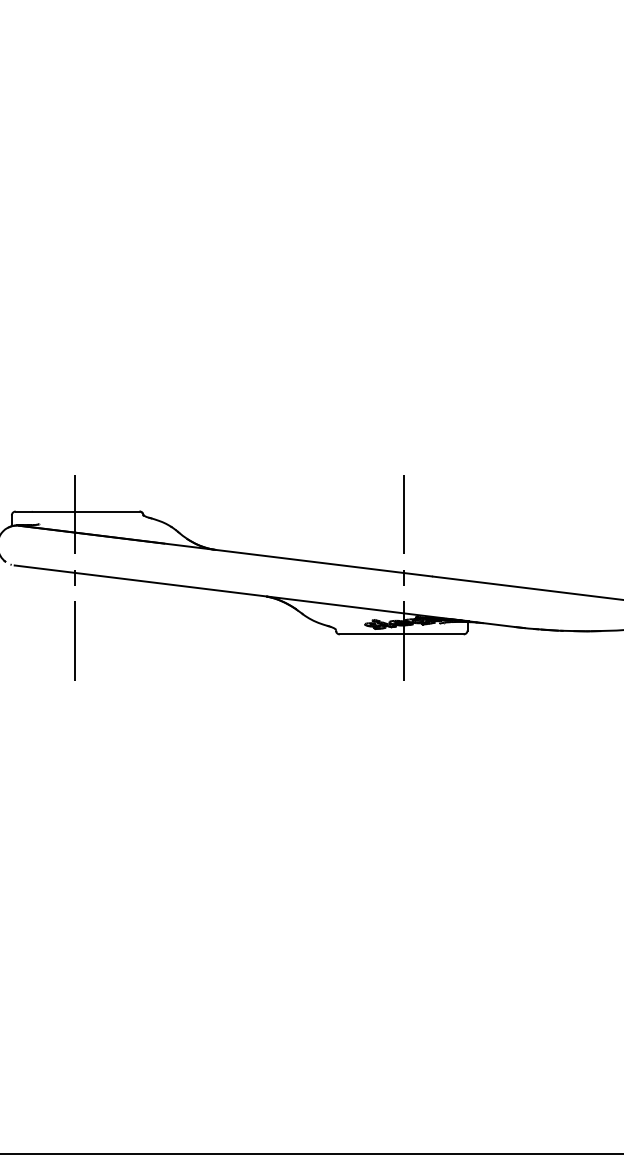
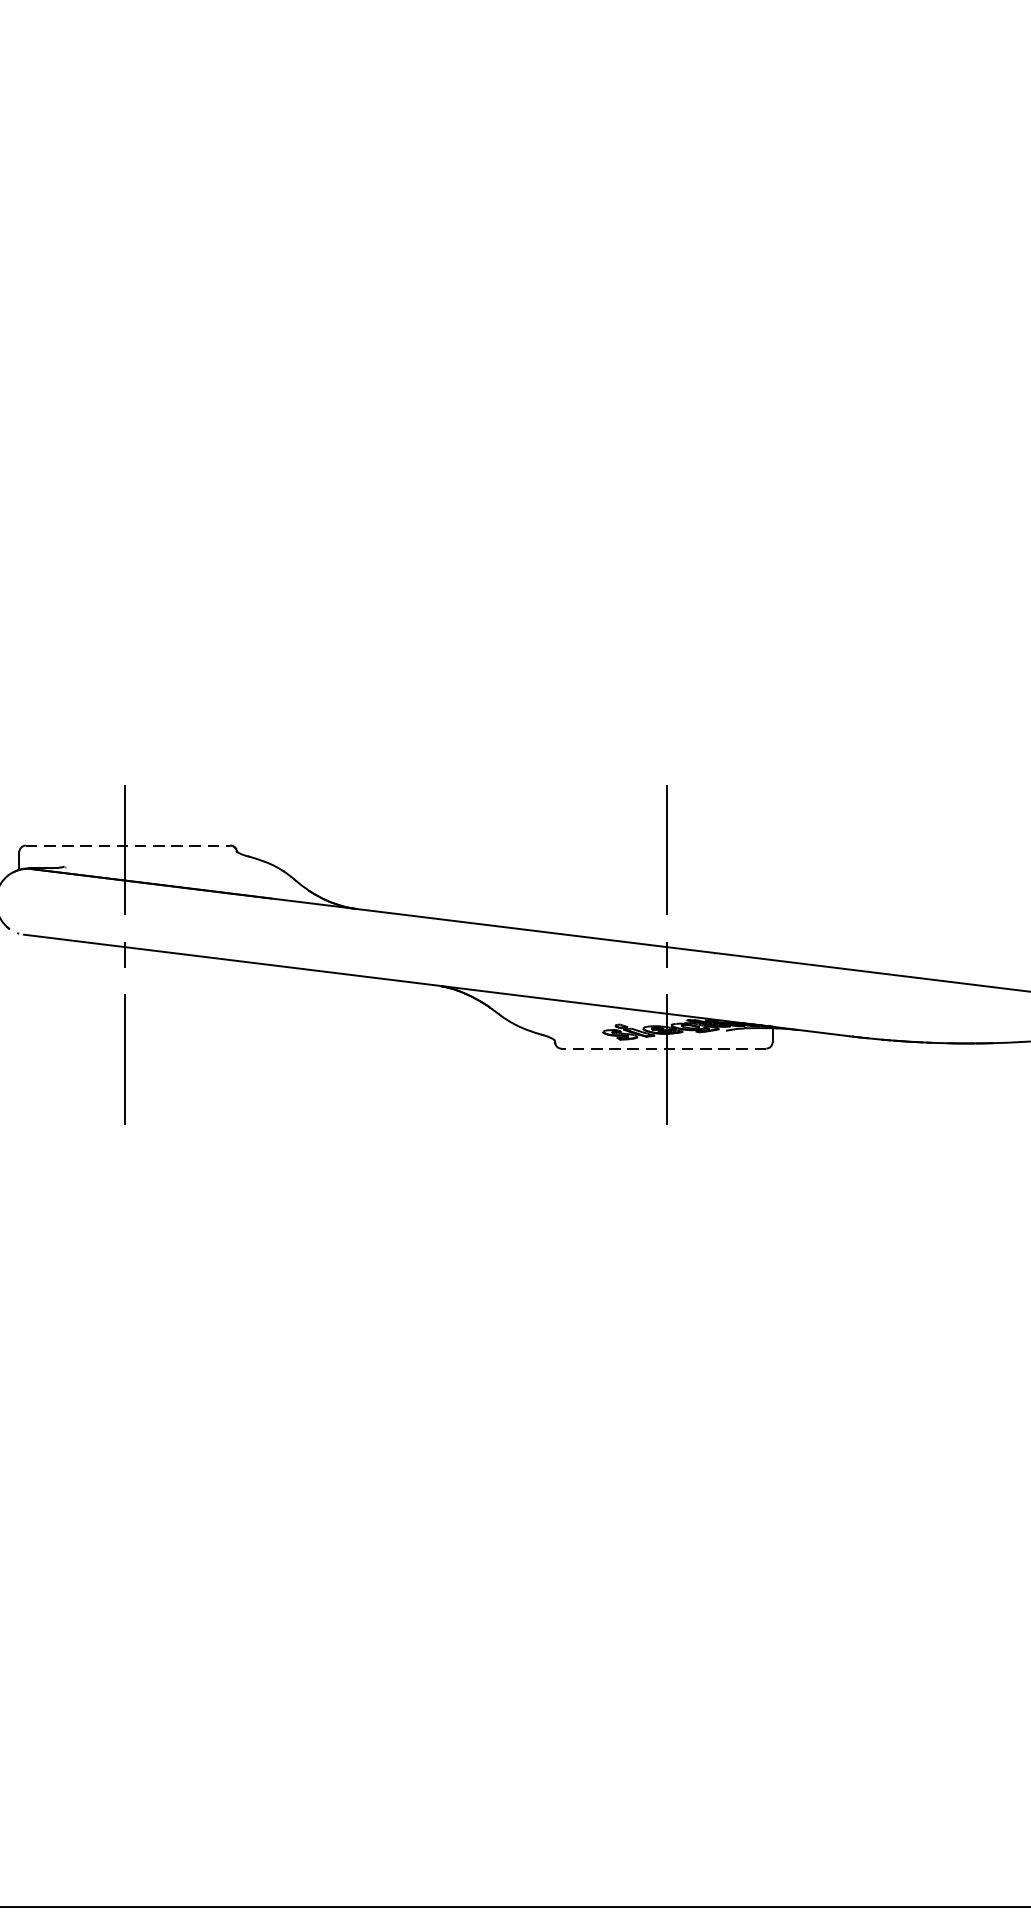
line: (77, 511) -> (127, 845), solid -> dashed
line: (401, 634) -> (663, 1048), solid -> dashed

